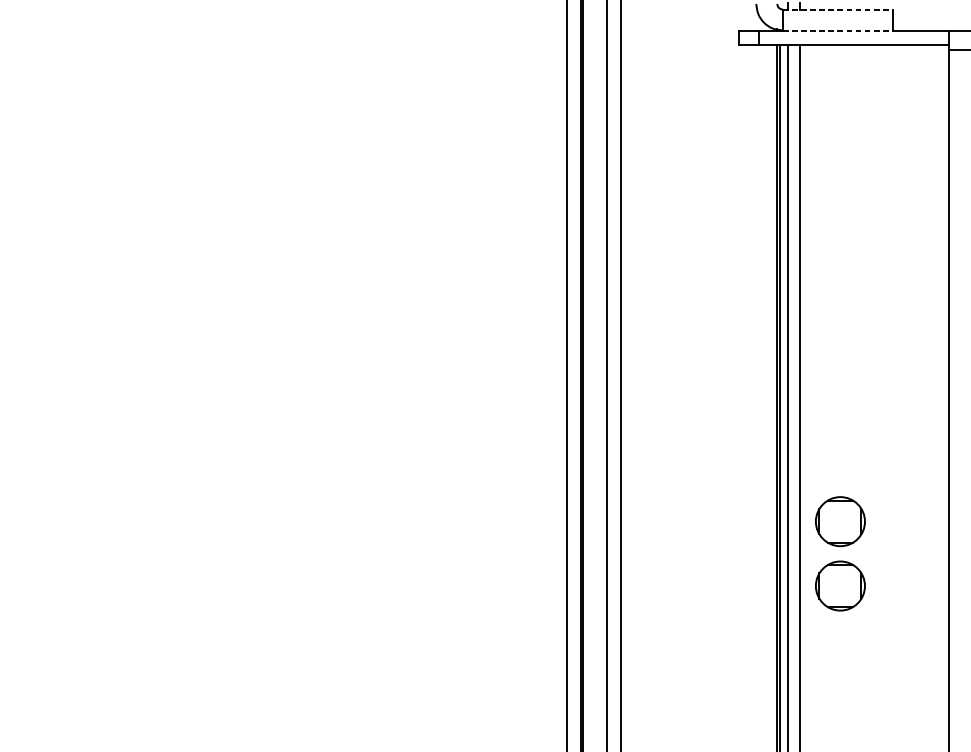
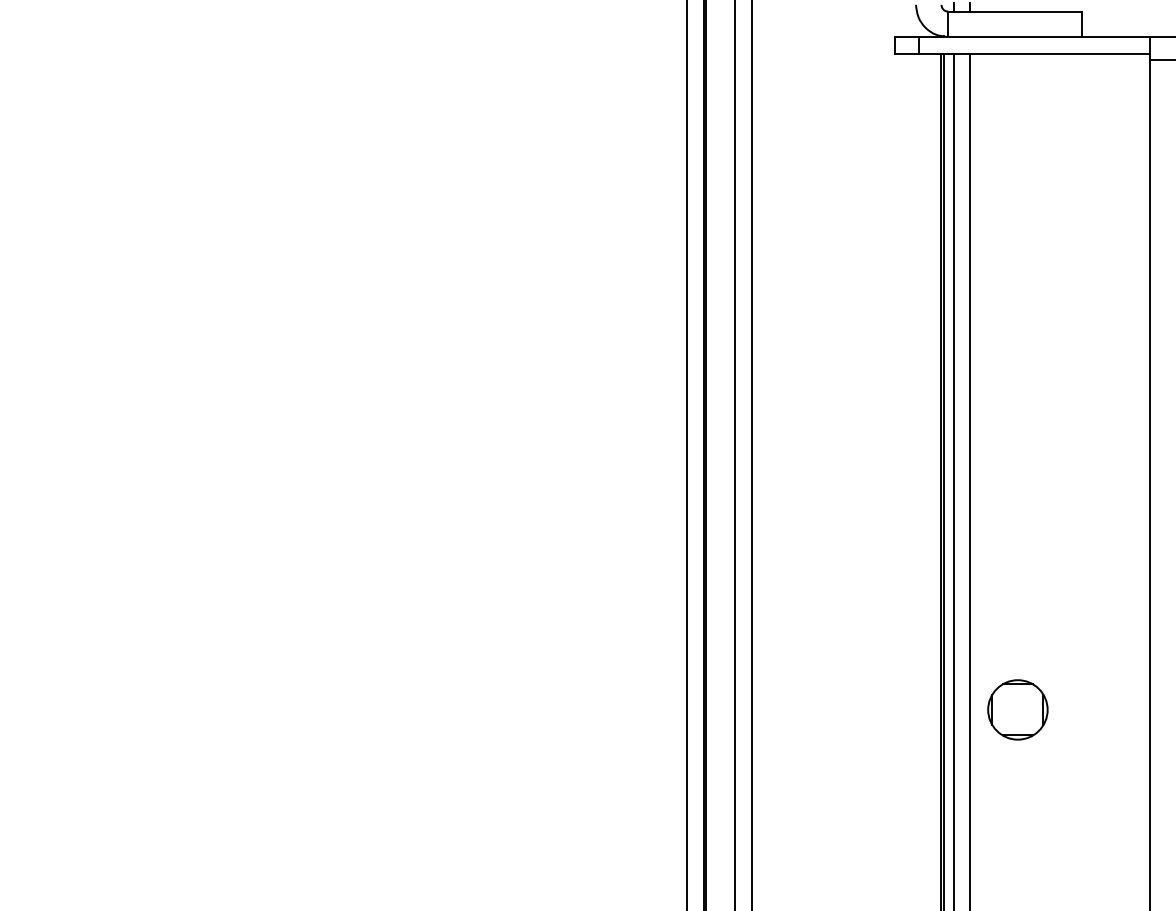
line: (837, 9) -> (1014, 11), dashed -> solid
line: (837, 30) -> (1014, 37), dashed -> solid
part: (840, 521) -> (1017, 631), removed

